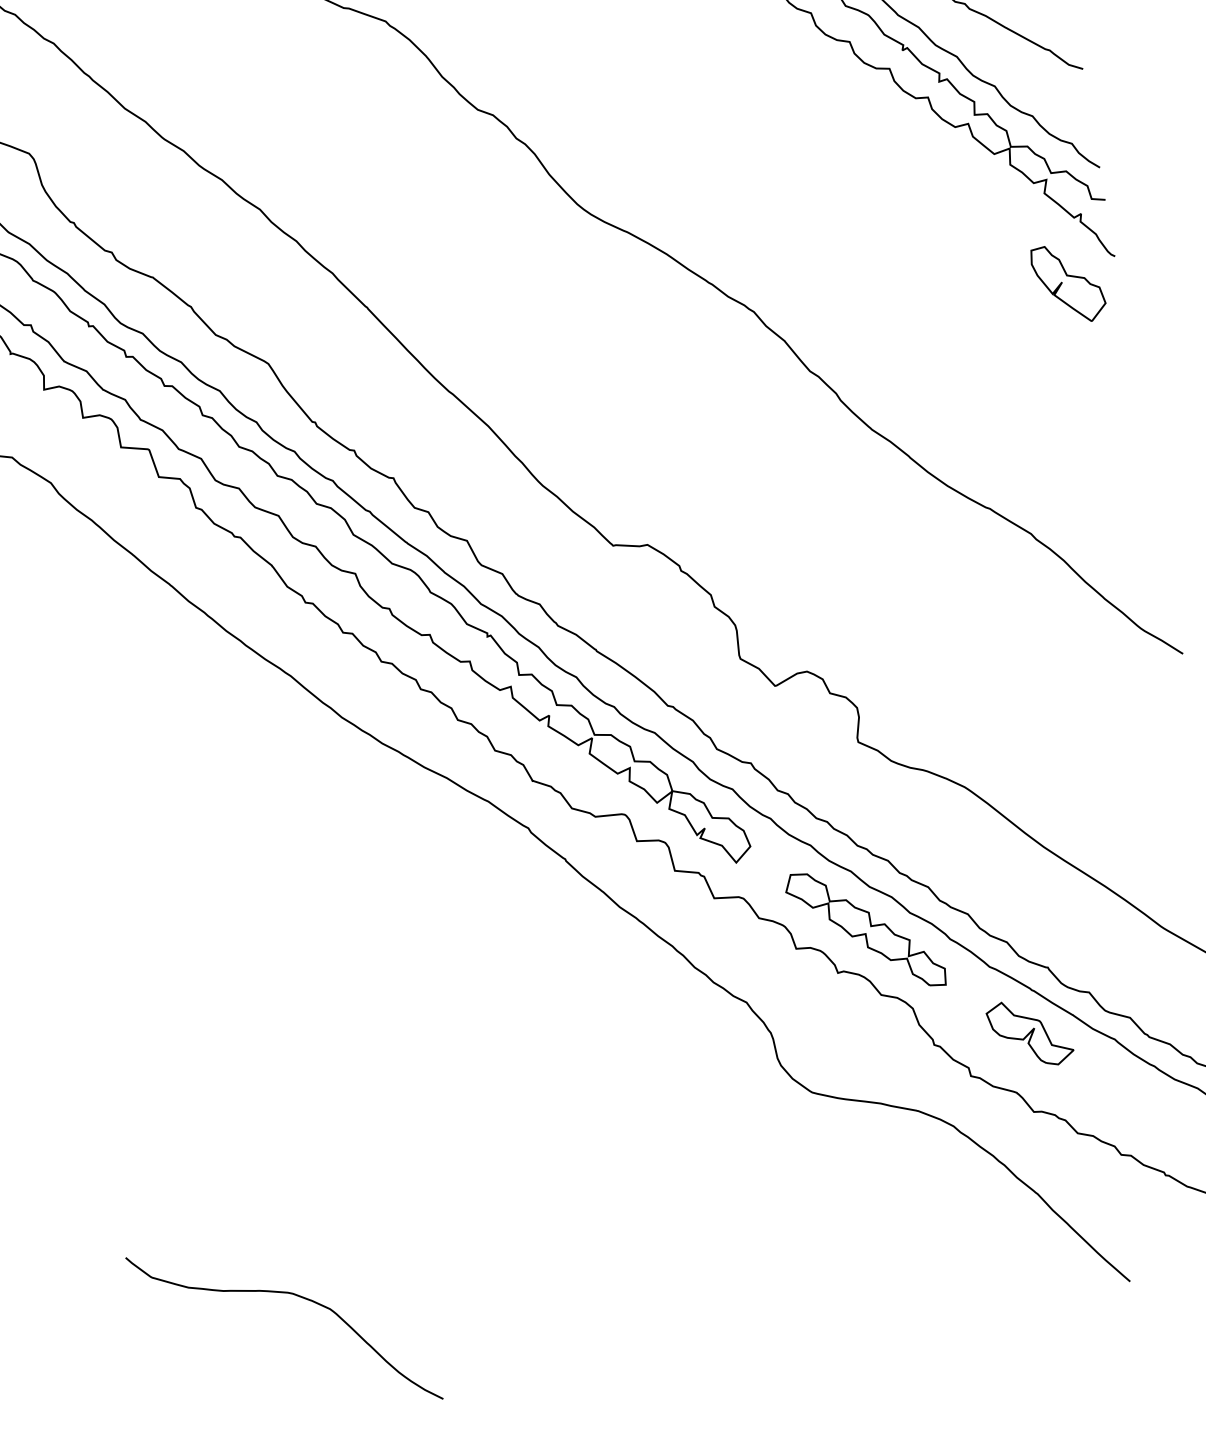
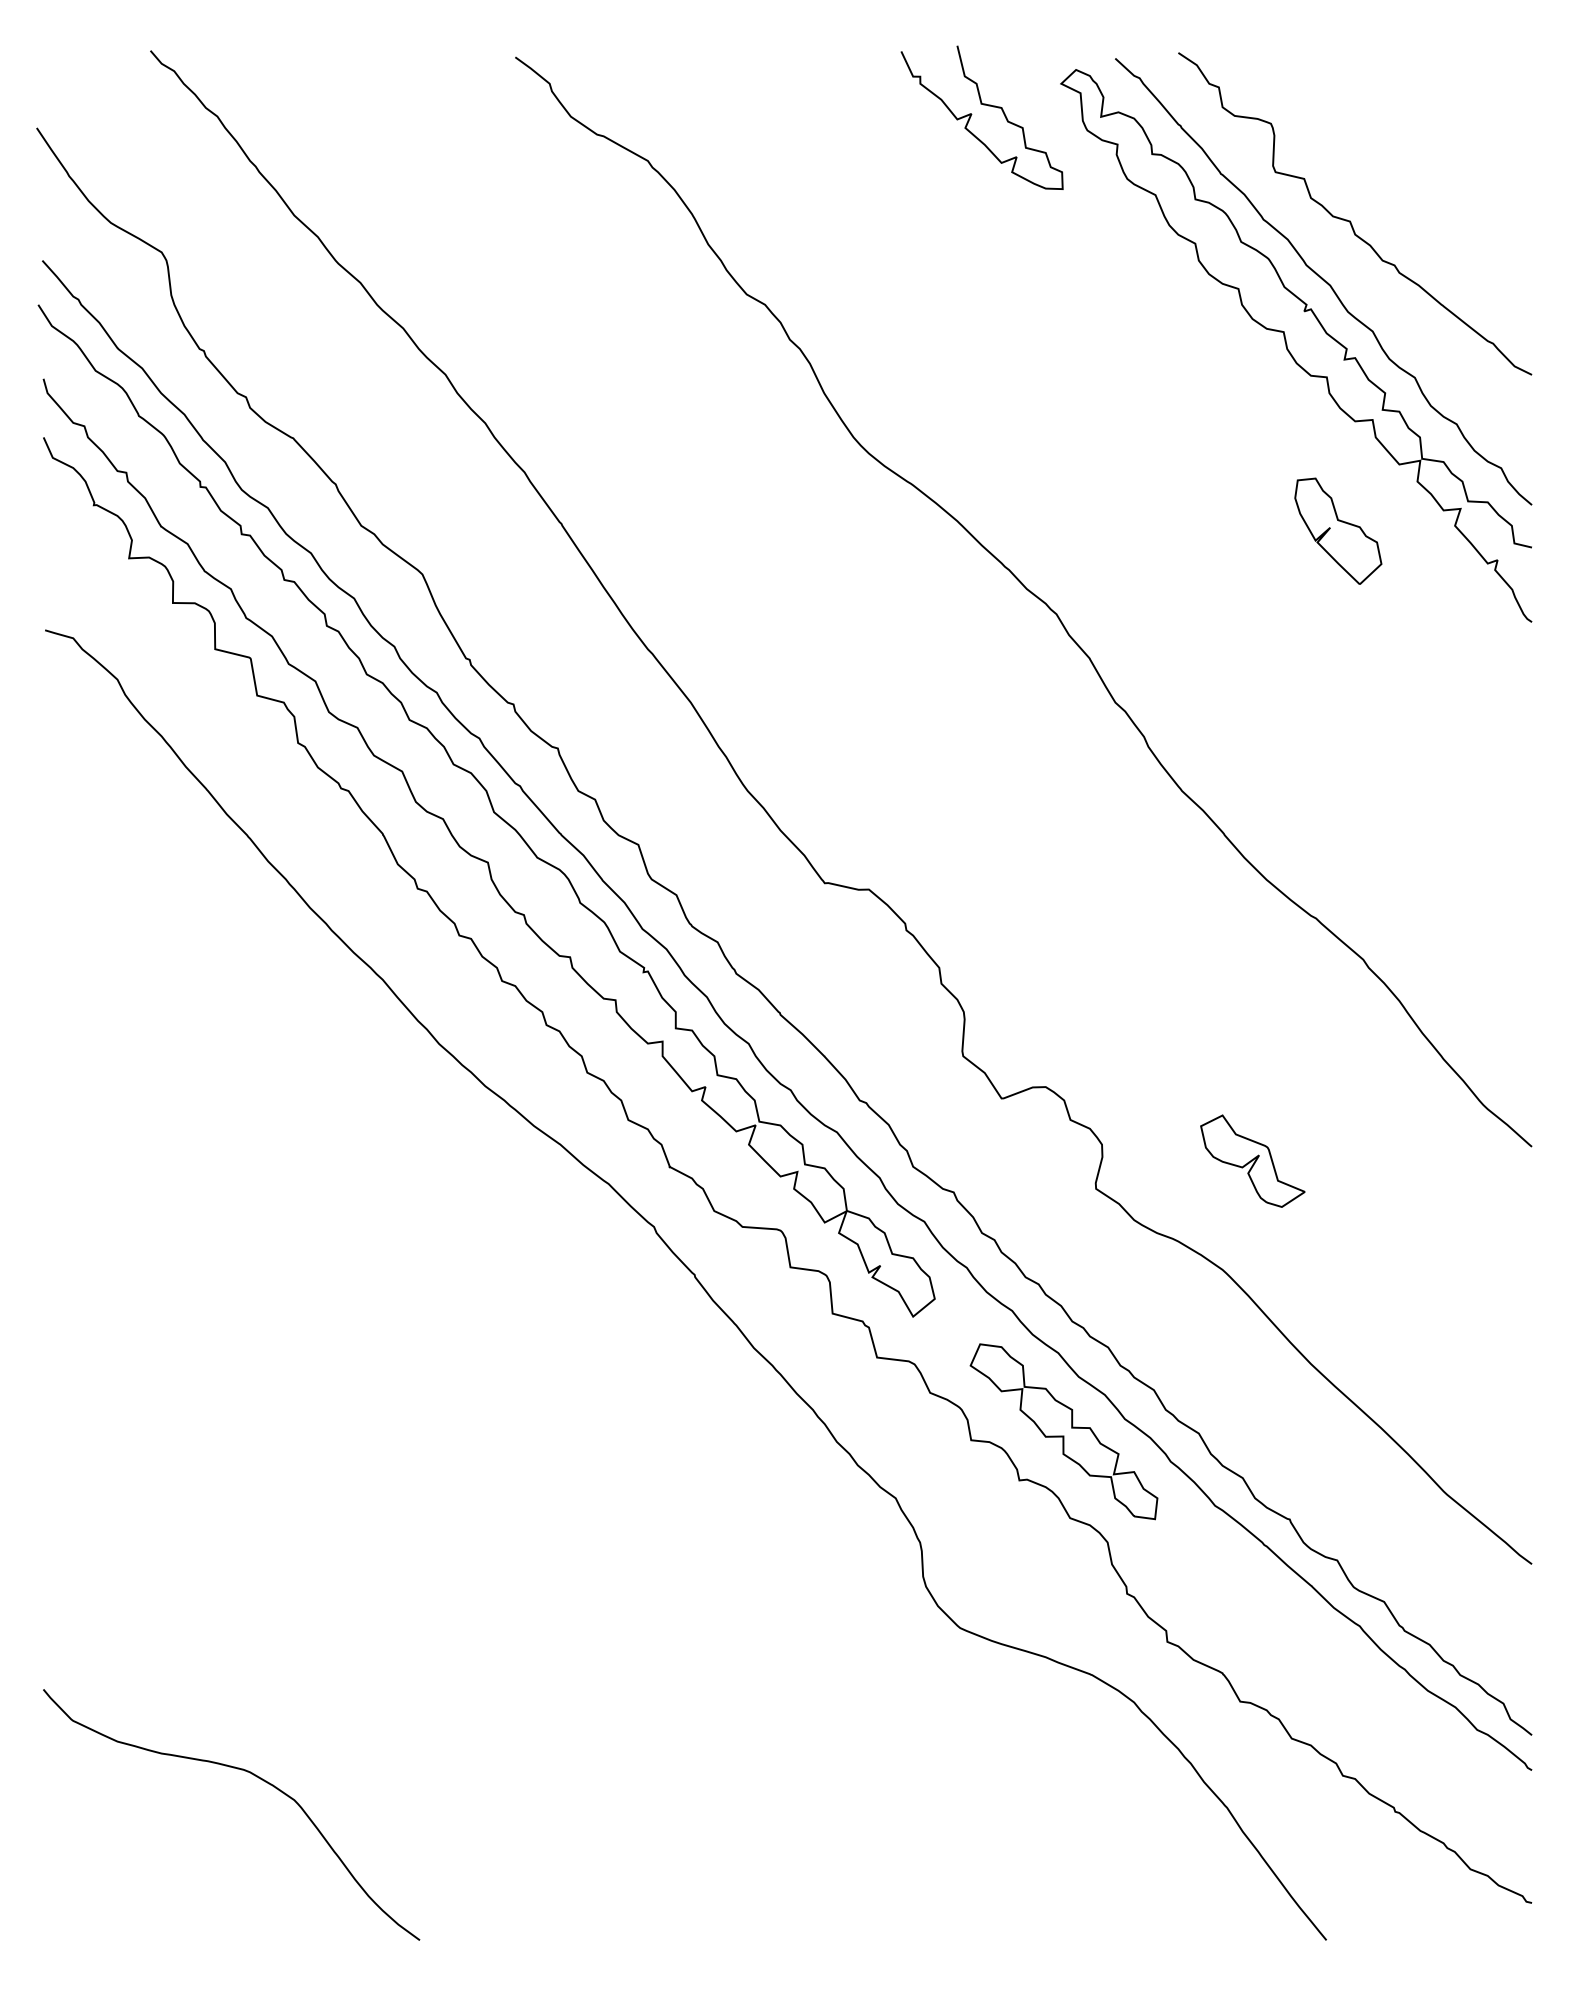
part: (1068, 283) -> (1338, 530), moved
part: (1030, 1033) -> (1252, 1160), moved

